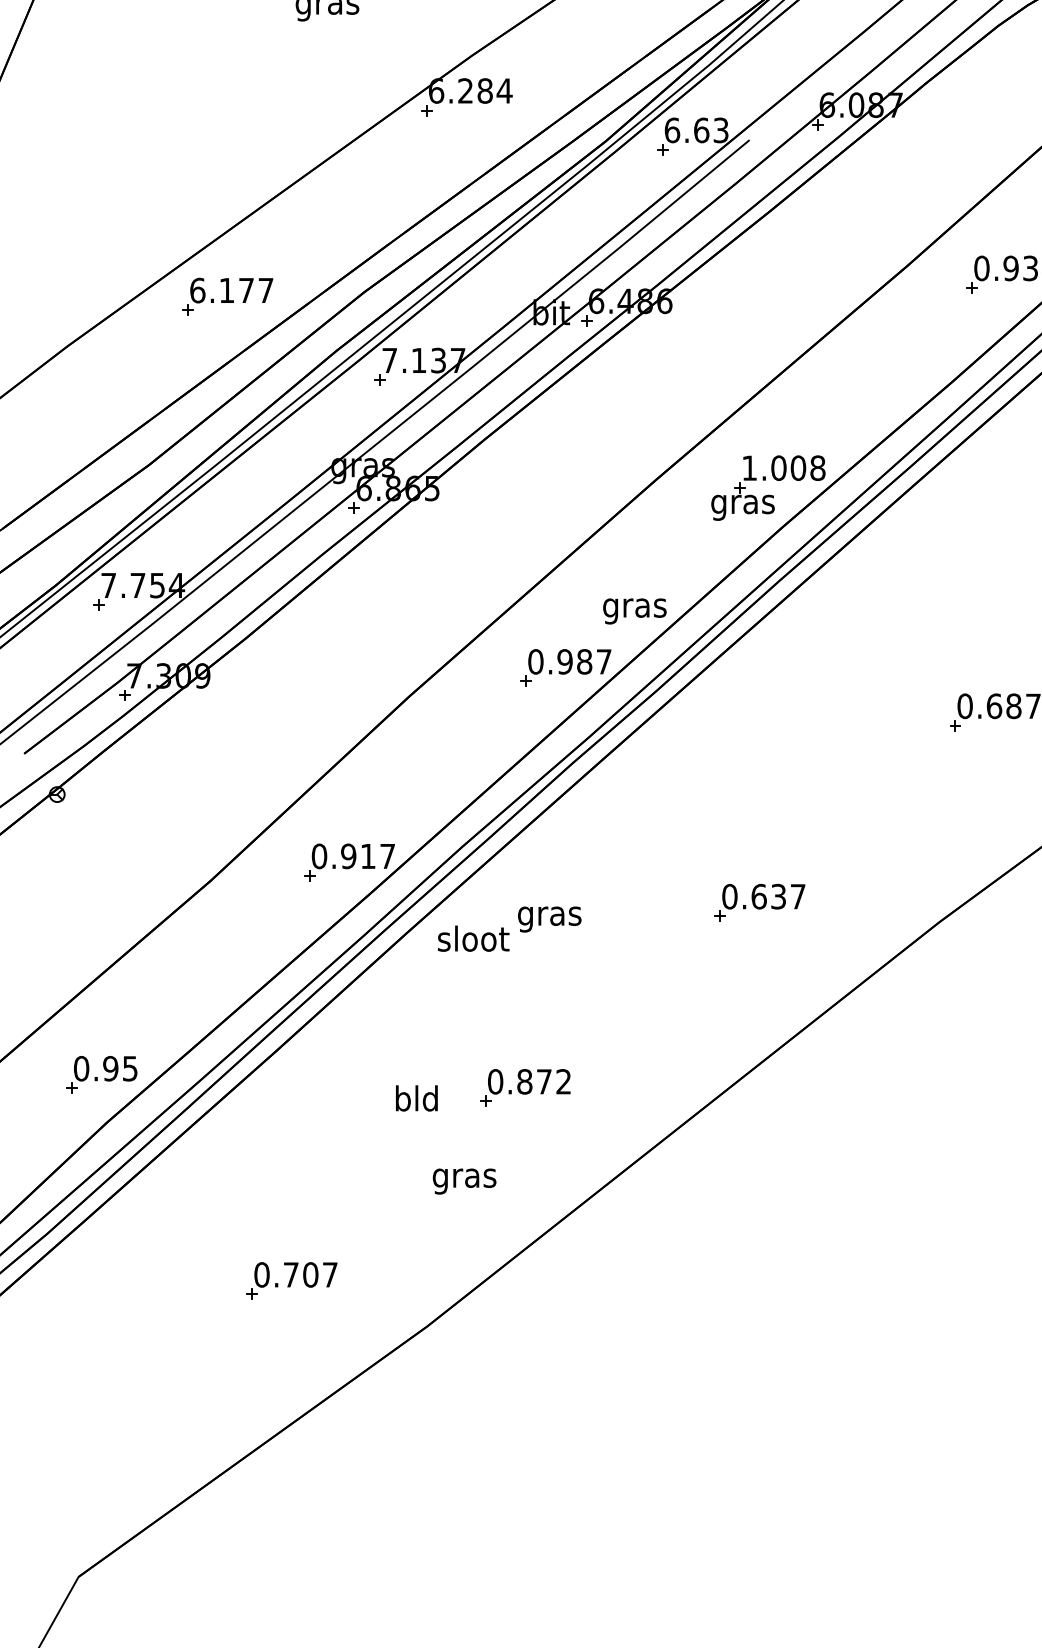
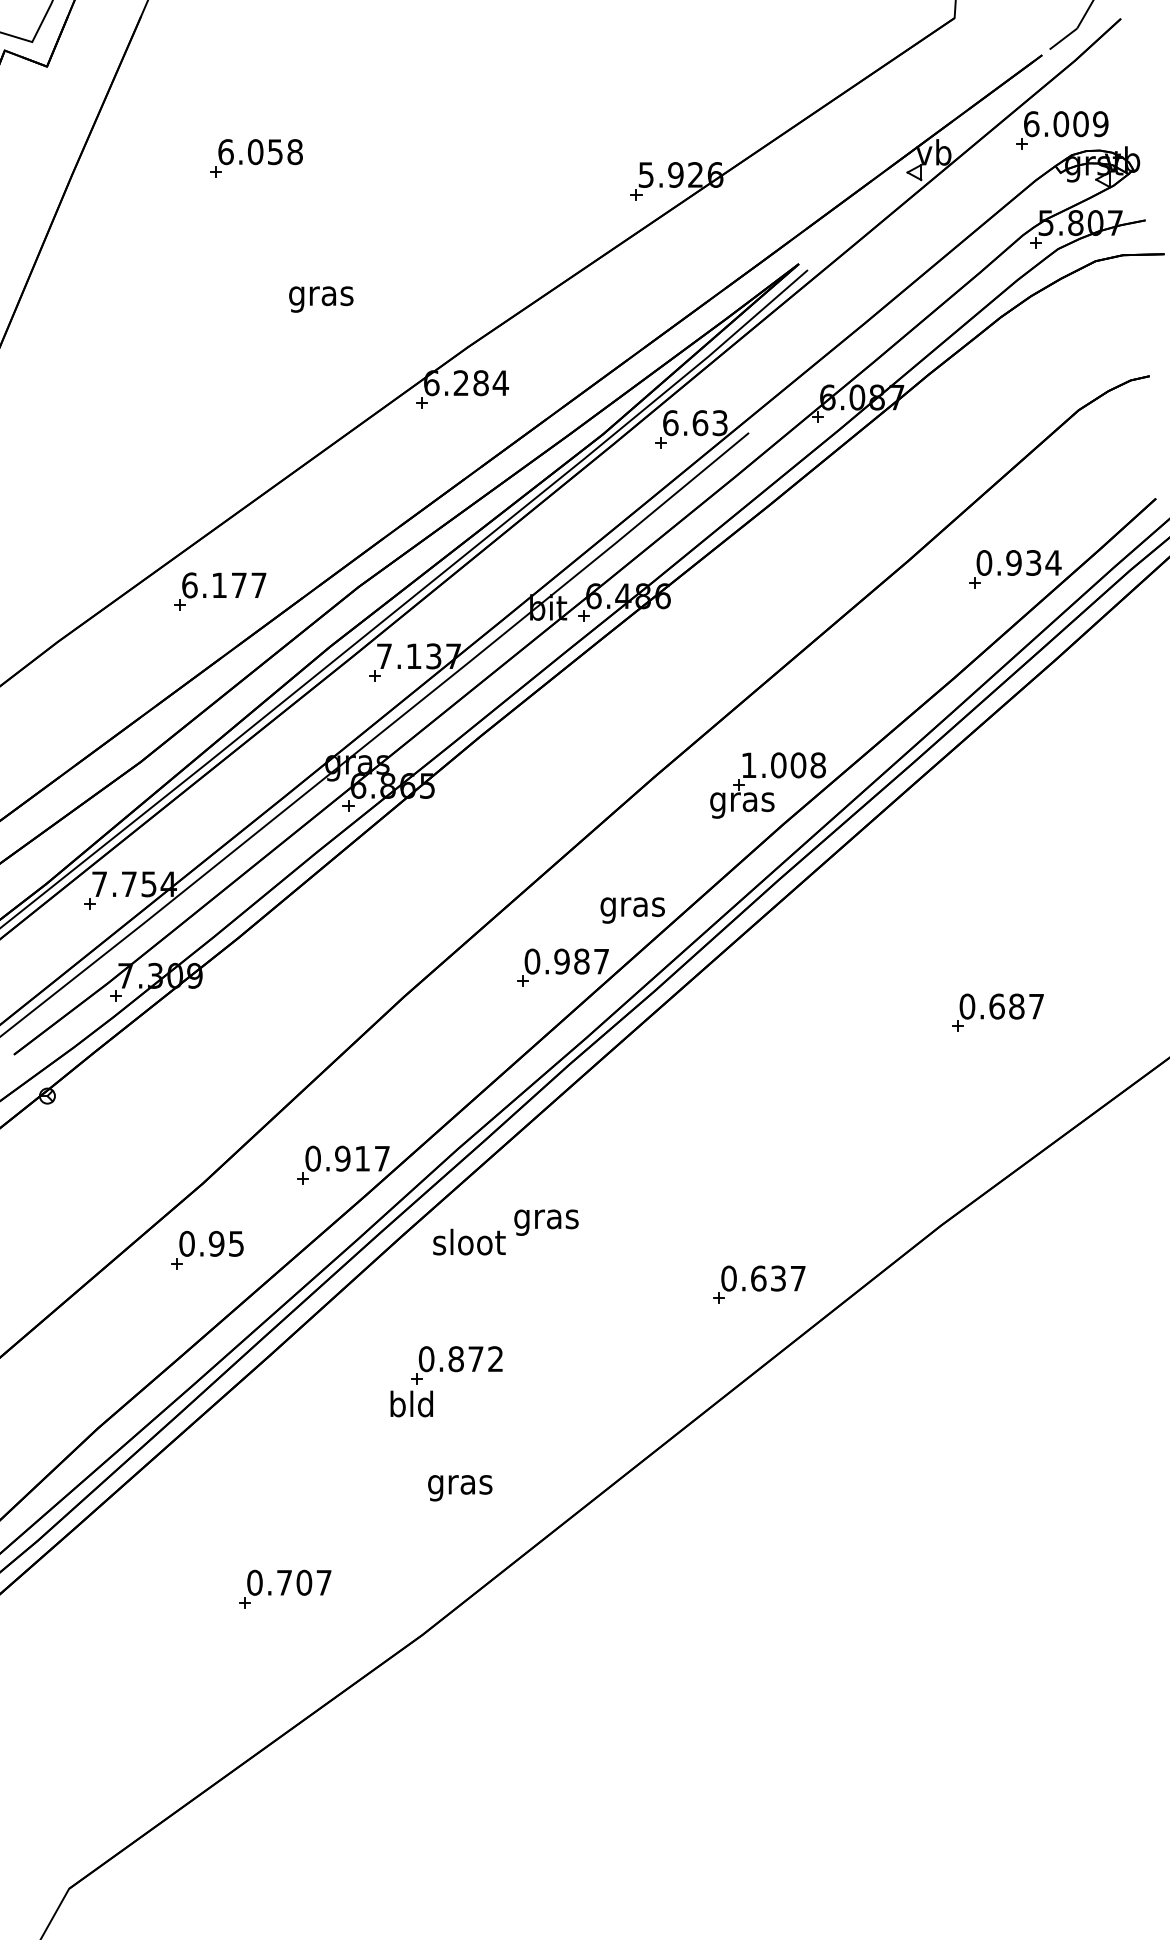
part: (759, 902) -> (759, 1284), moved
part: (101, 1074) -> (207, 1249), moved
part: (525, 1088) -> (456, 1365), moved

